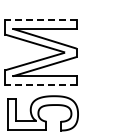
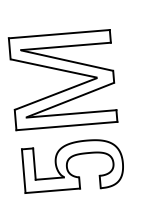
line: (40, 19) -> (58, 34), dashed -> solid
line: (40, 84) -> (66, 125), dashed -> solid

